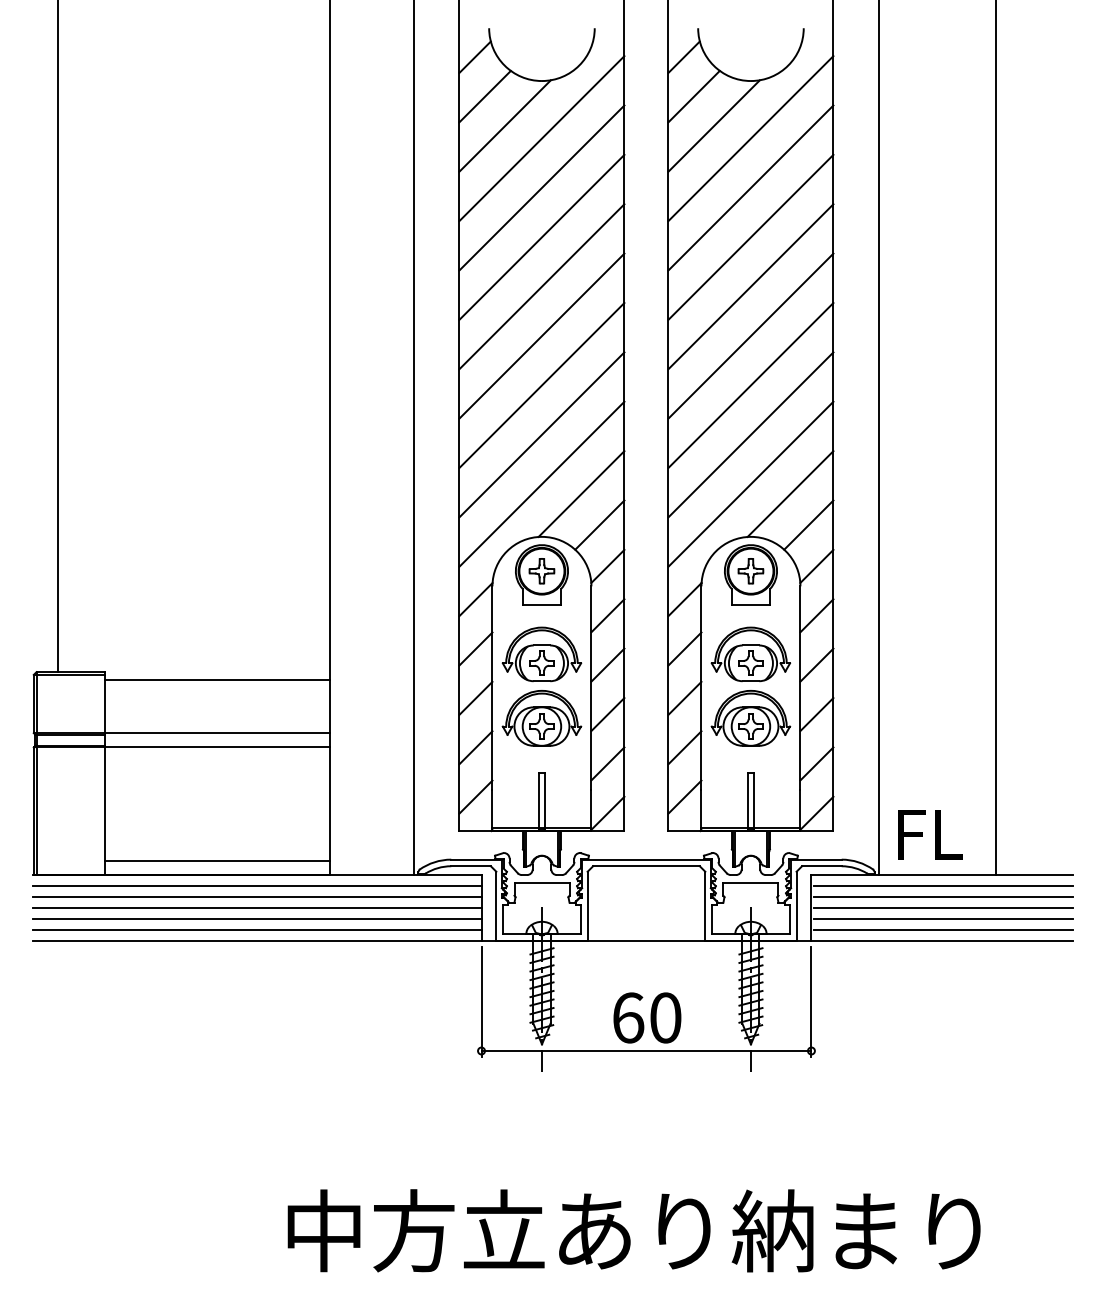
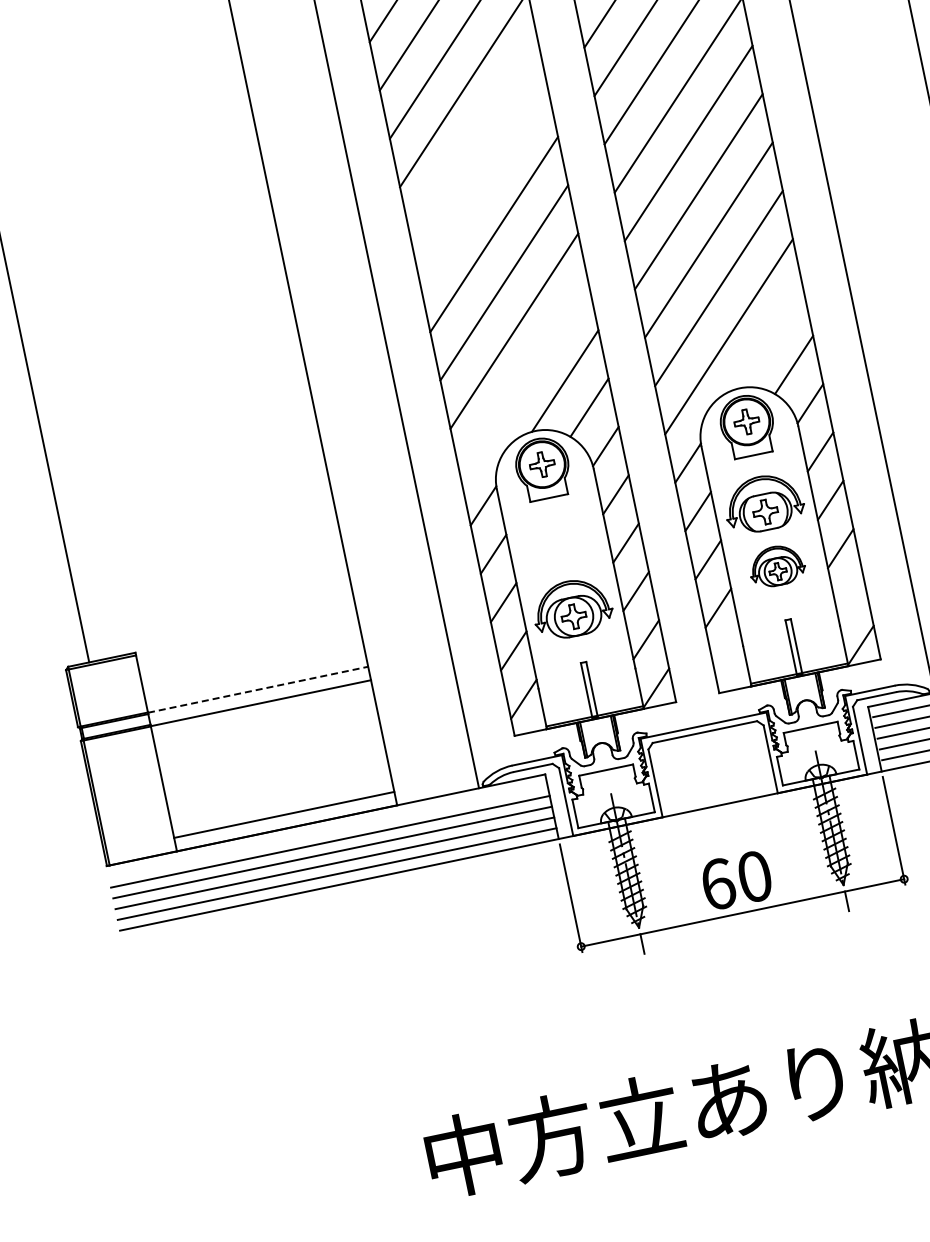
line: (541, 236) -> (473, 137), removed
line: (541, 286) -> (483, 186), removed
line: (541, 483) -> (523, 378), removed
line: (790, 493) -> (769, 337), removed
part: (541, 654) -> (558, 546), removed
line: (217, 679) -> (246, 637), removed
part: (750, 718) -> (776, 566), size x0.7
line: (218, 733) -> (258, 689), solid -> dashed
line: (816, 763) -> (850, 596), removed
line: (684, 796) -> (727, 656), removed
line: (257, 886) -> (328, 831), removed

